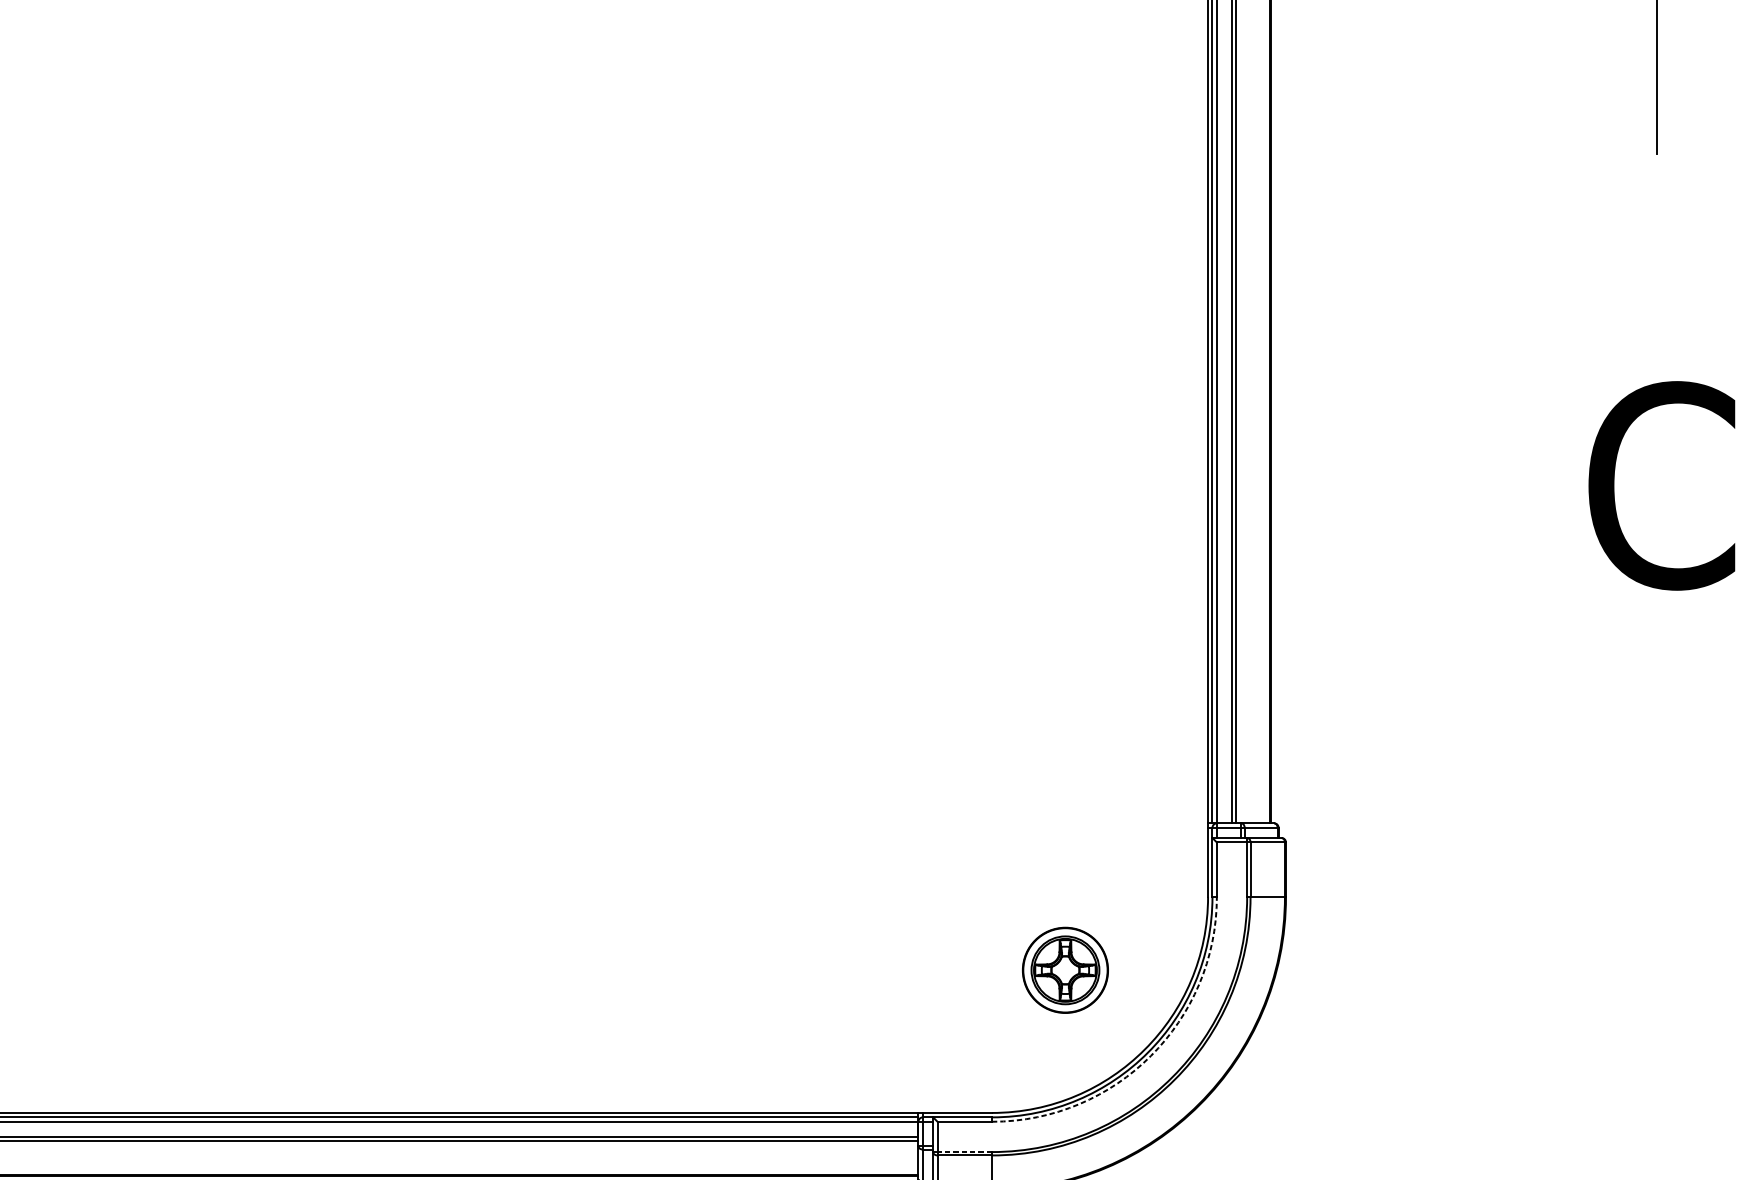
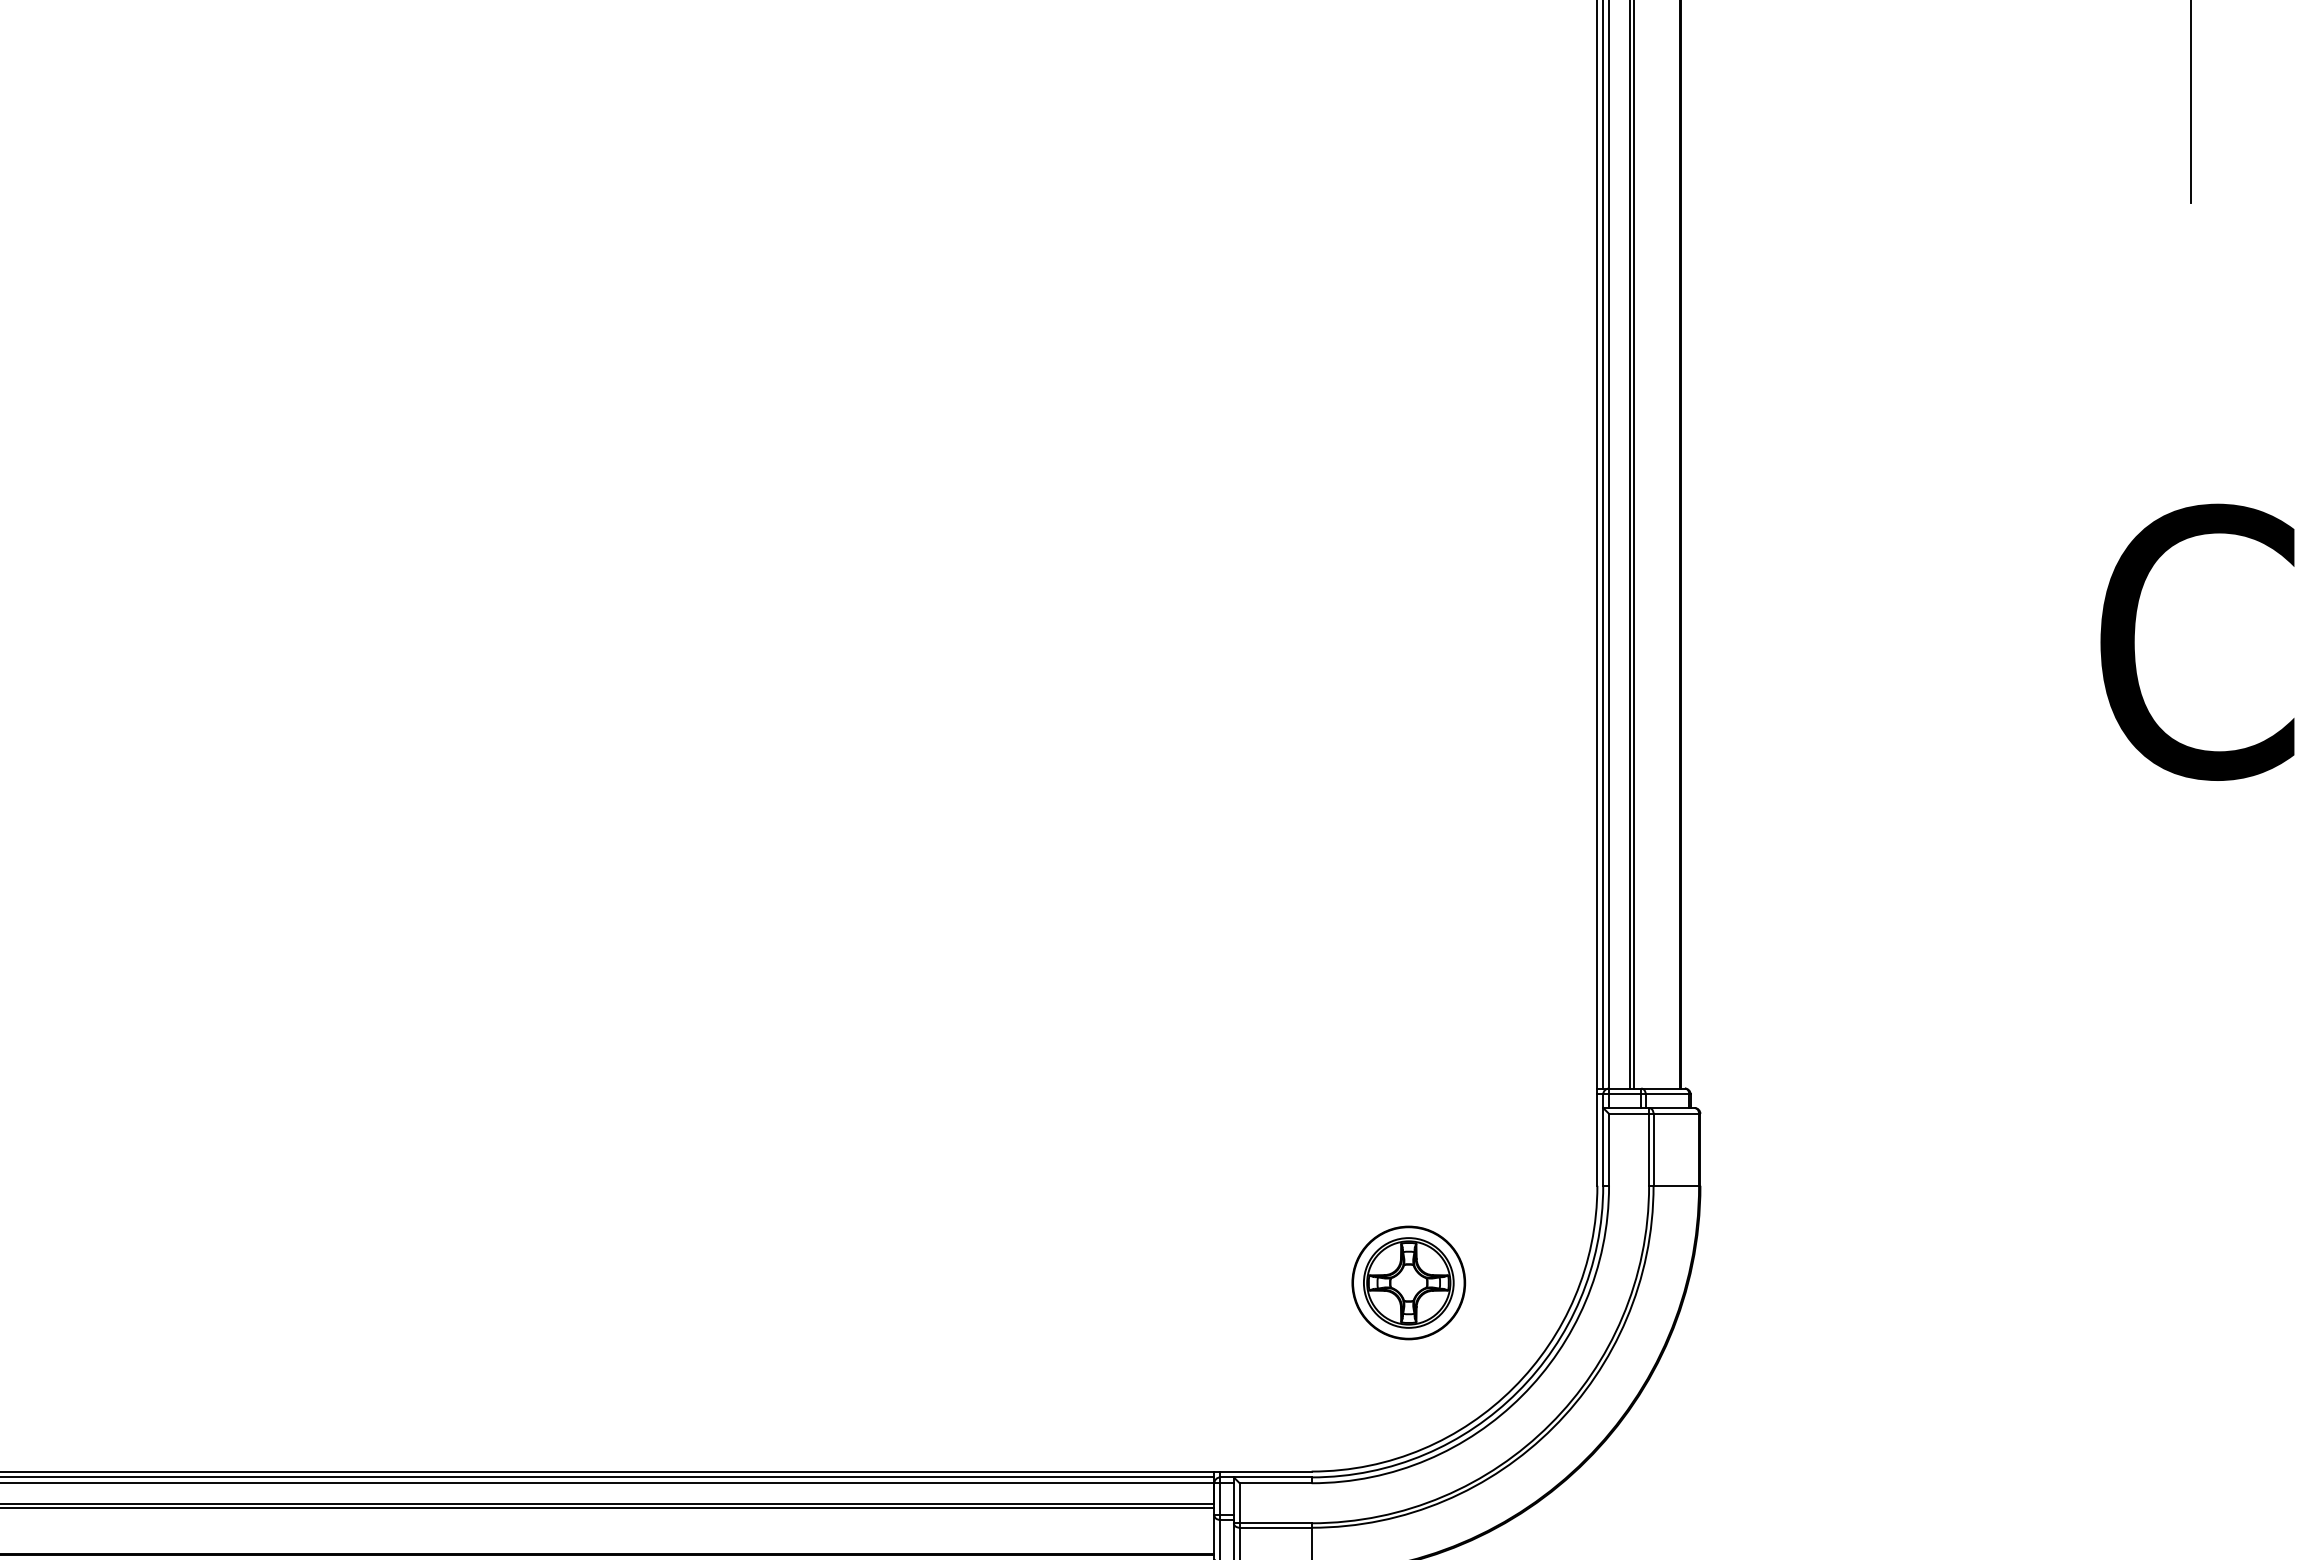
arc: (1150, 1056) -> (1521, 1396), dashed -> solid
line: (964, 1152) -> (1275, 1523), dashed -> solid

